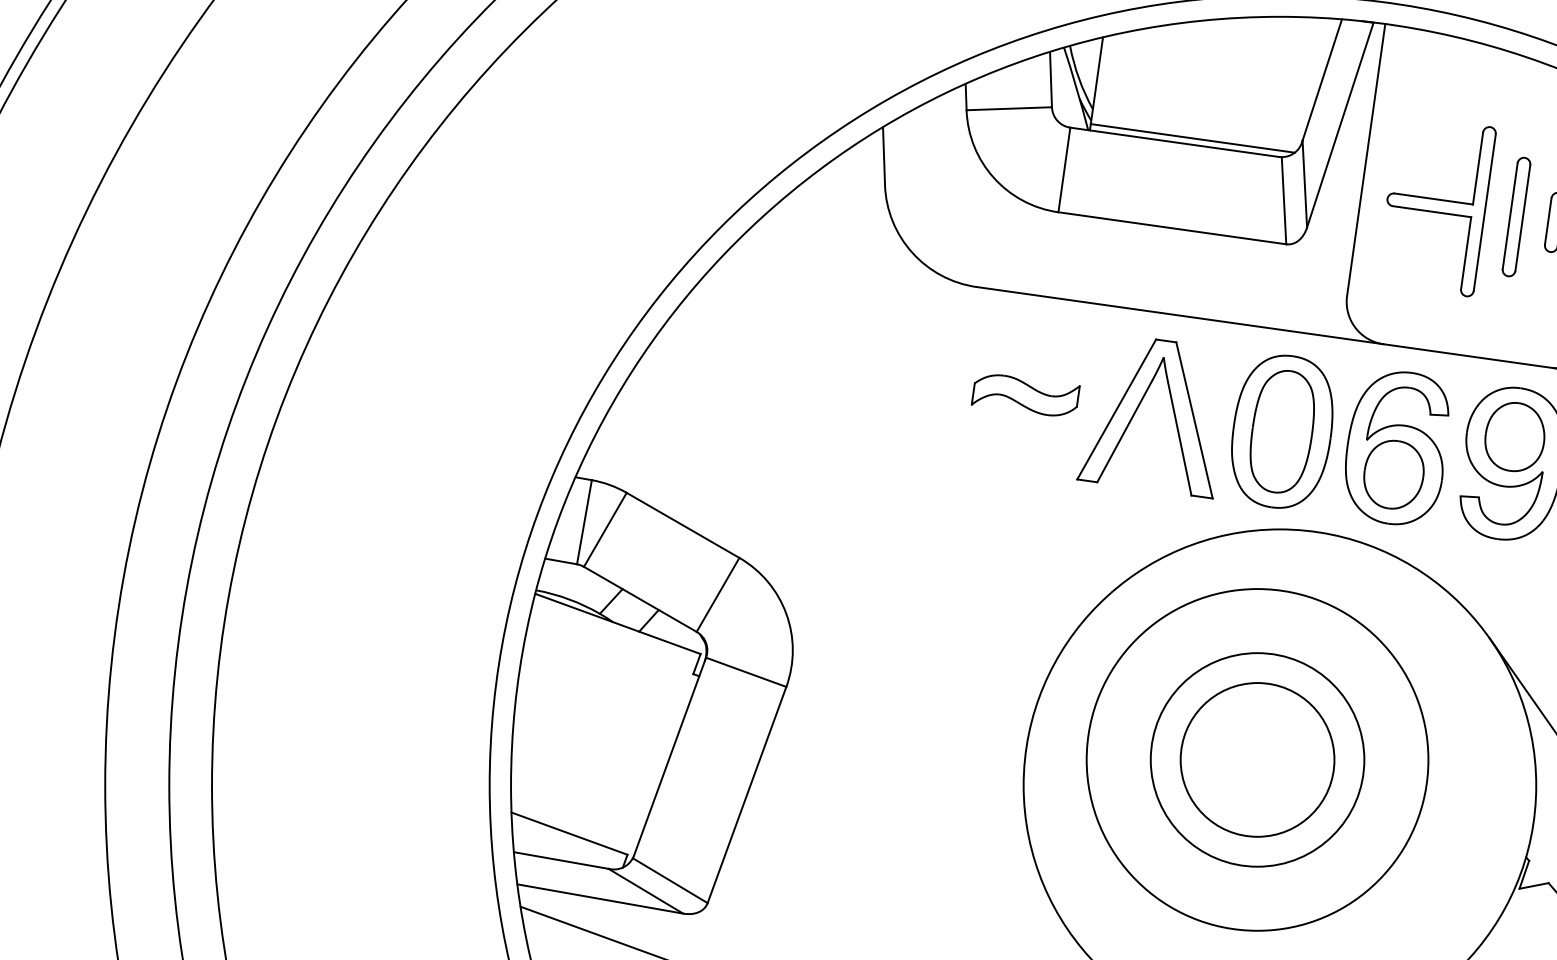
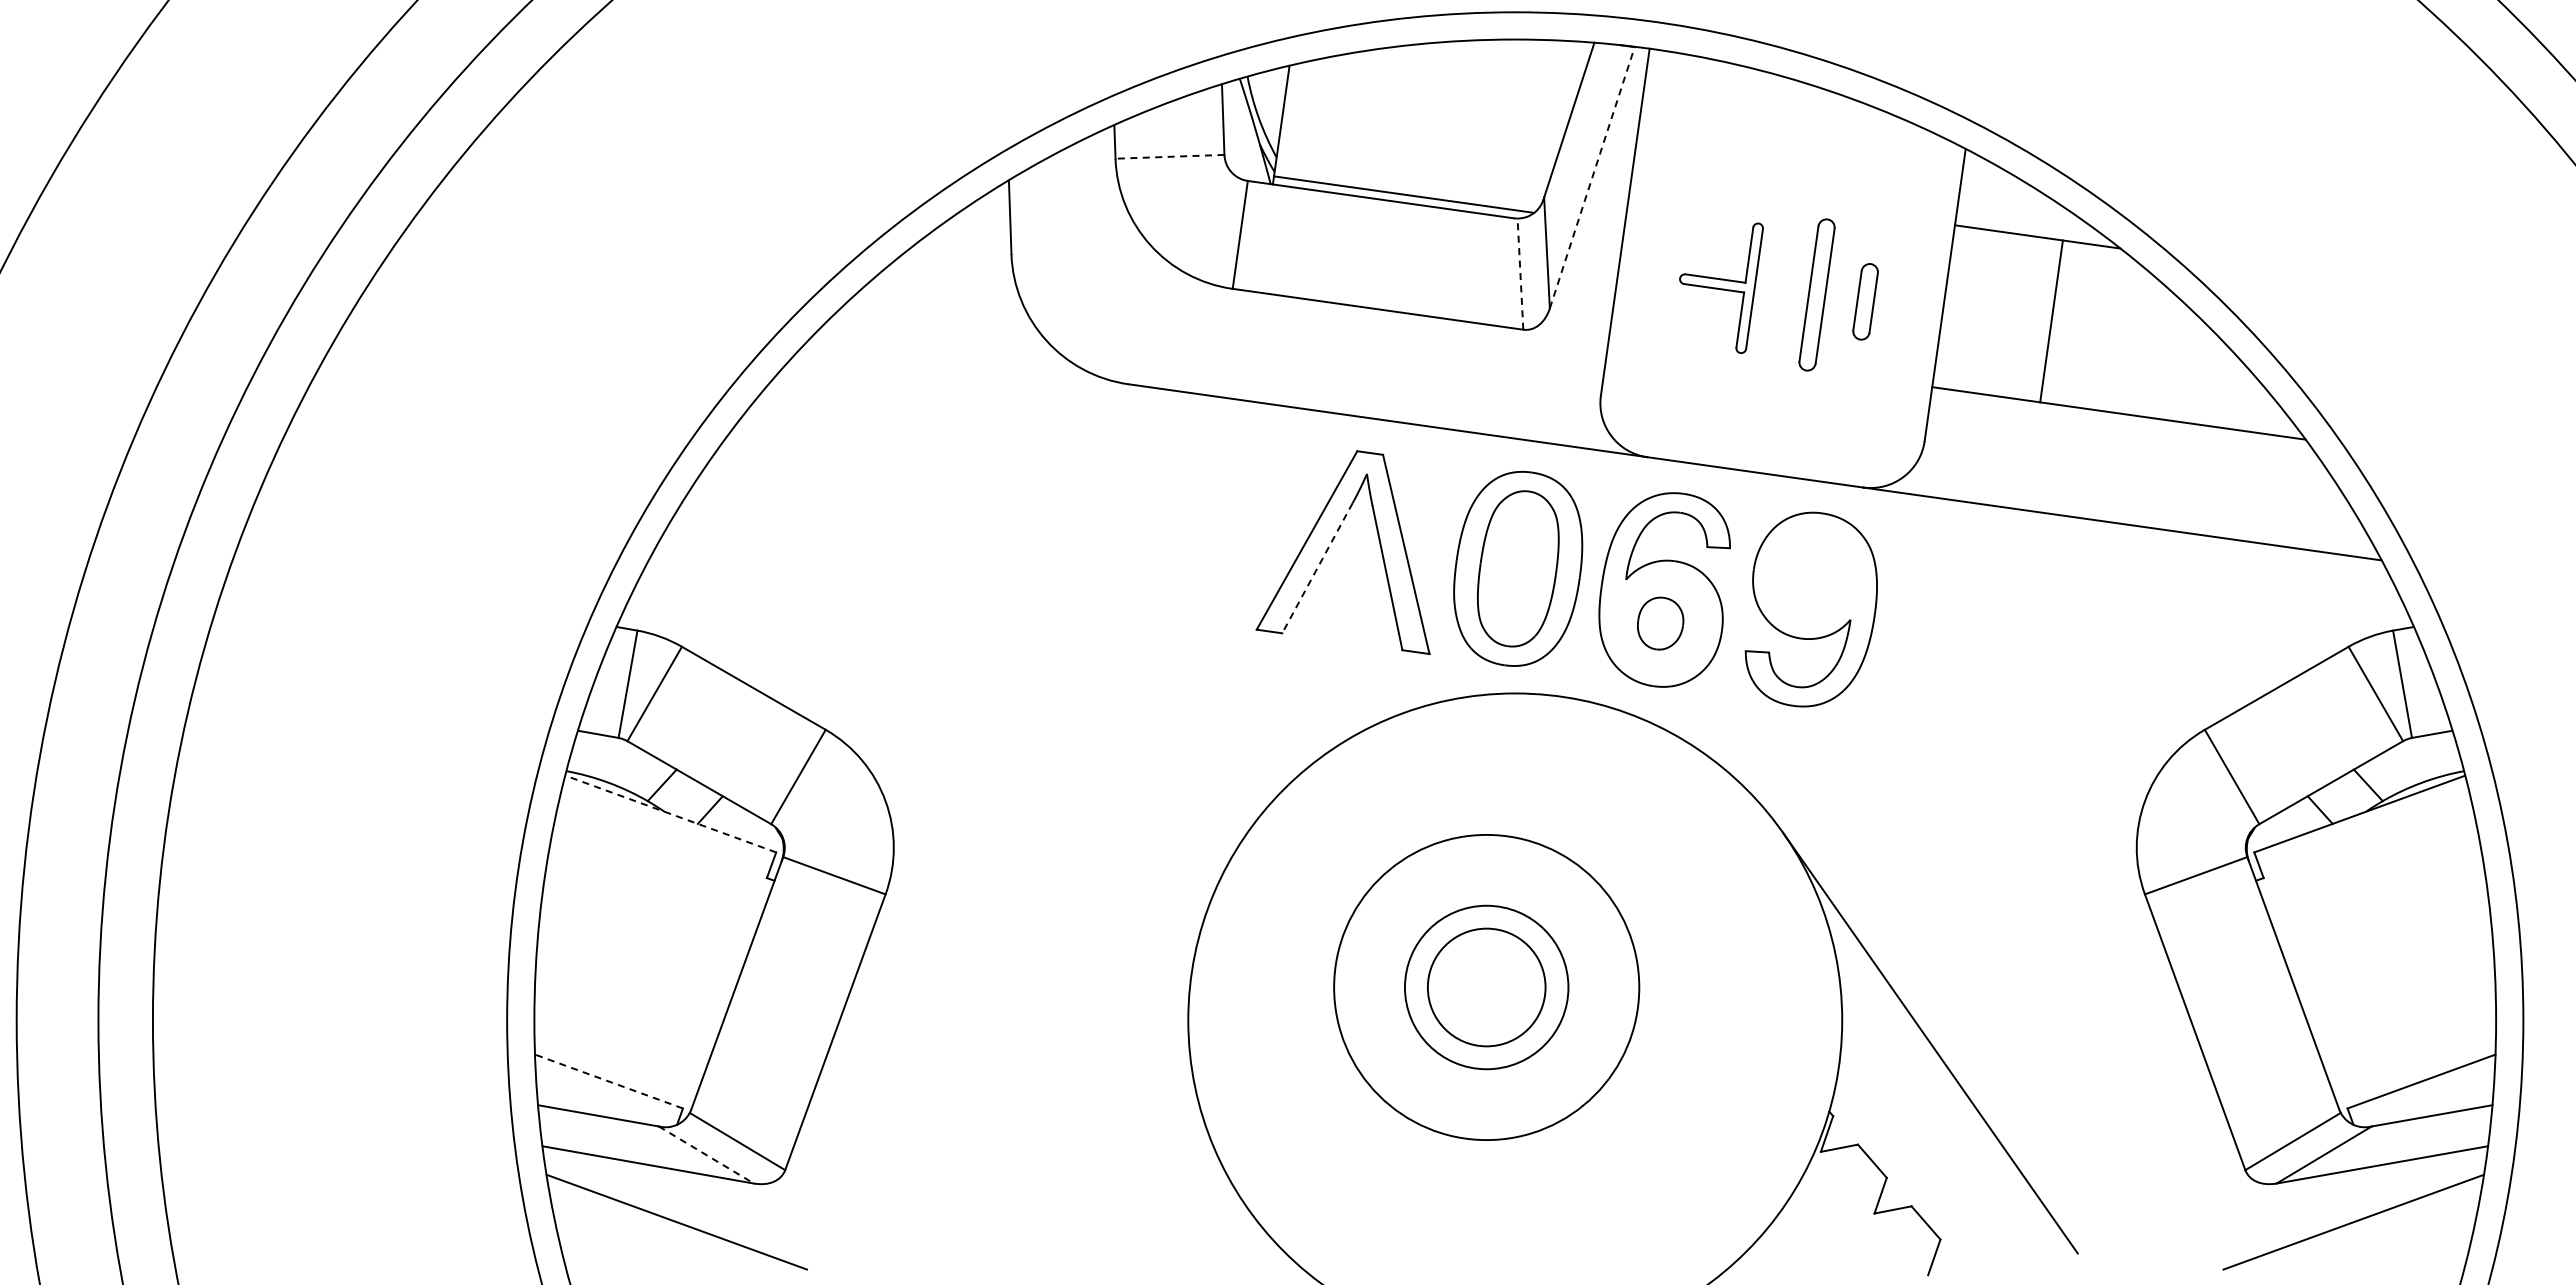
line: (1008, 108) -> (1169, 156), solid -> dashed
line: (1340, 124) -> (1592, 177), solid -> dashed
line: (1284, 201) -> (1520, 274), solid -> dashed
part: (1441, 211) -> (1721, 288), size x0.6
part: (1025, 395) -> (1190, 522), removed
line: (1124, 431) -> (1317, 568), solid -> dashed
part: (1514, 436) -> (1814, 575), removed
part: (1393, 474) -> (1660, 623), size x0.6
line: (617, 623) -> (670, 813), solid -> dashed
circle: (1257, 759) -> (1486, 987), size x0.6
circle: (1257, 759) -> (1486, 987), size x0.6
circle: (1257, 759) -> (1486, 987), size x0.7
line: (569, 833) -> (608, 1081), solid -> dashed
line: (645, 891) -> (706, 1155), solid -> dashed

